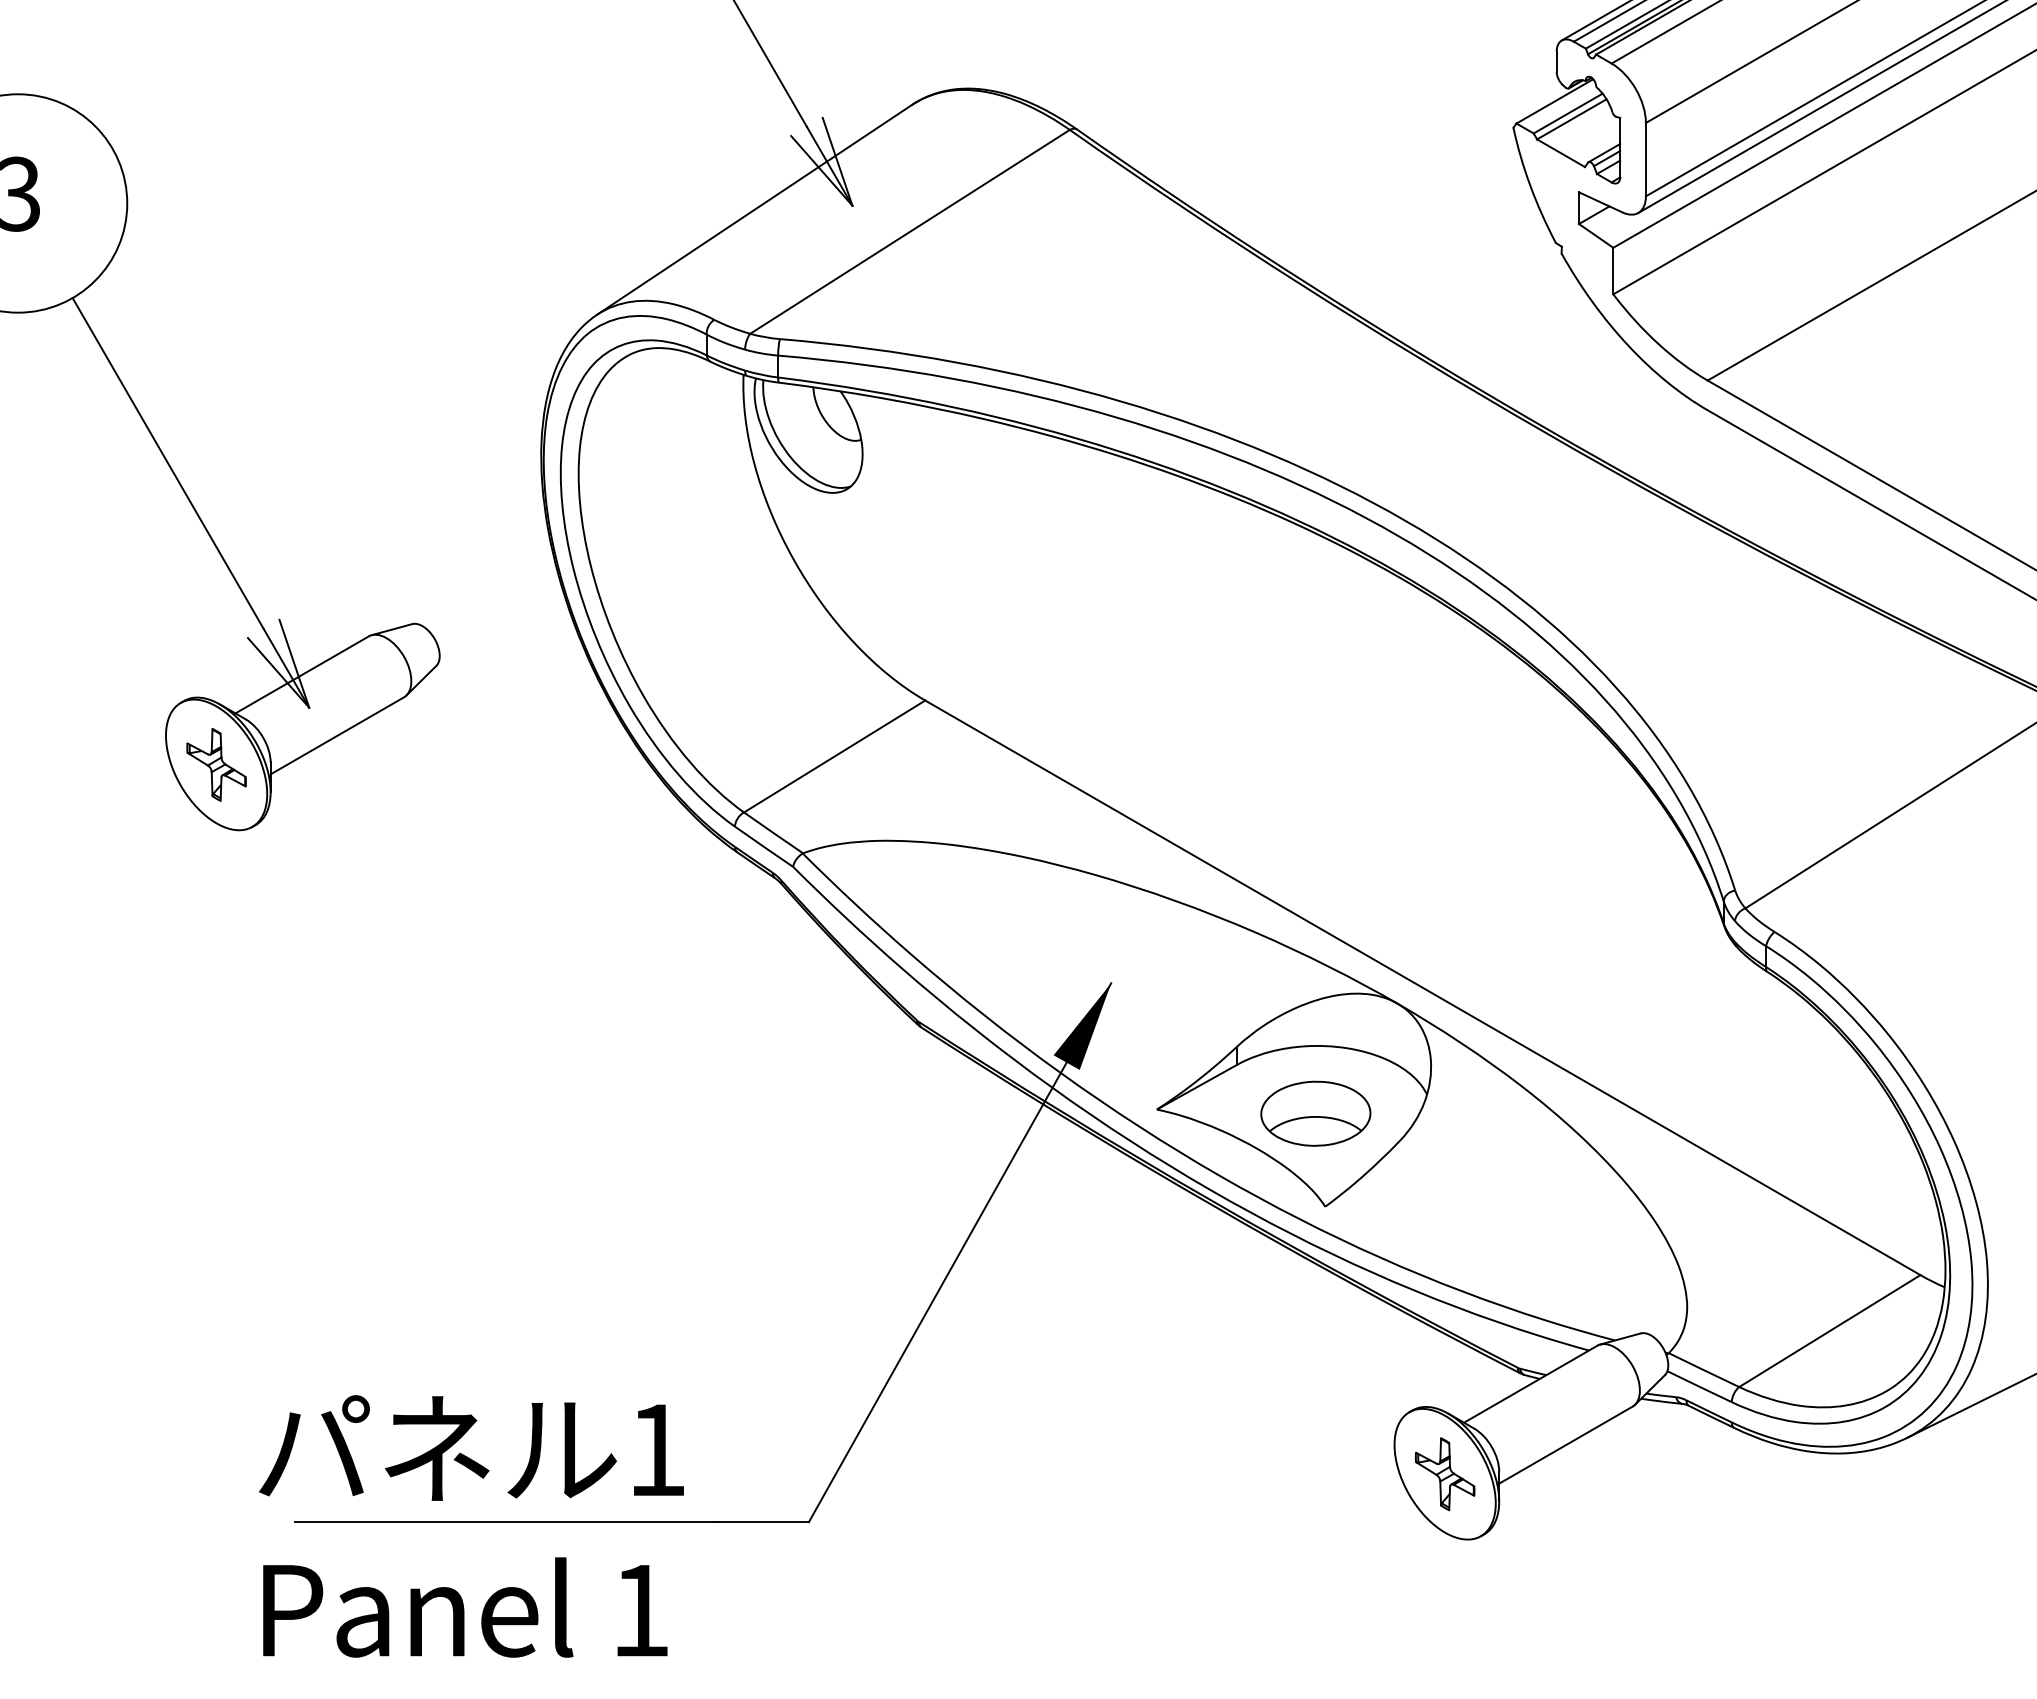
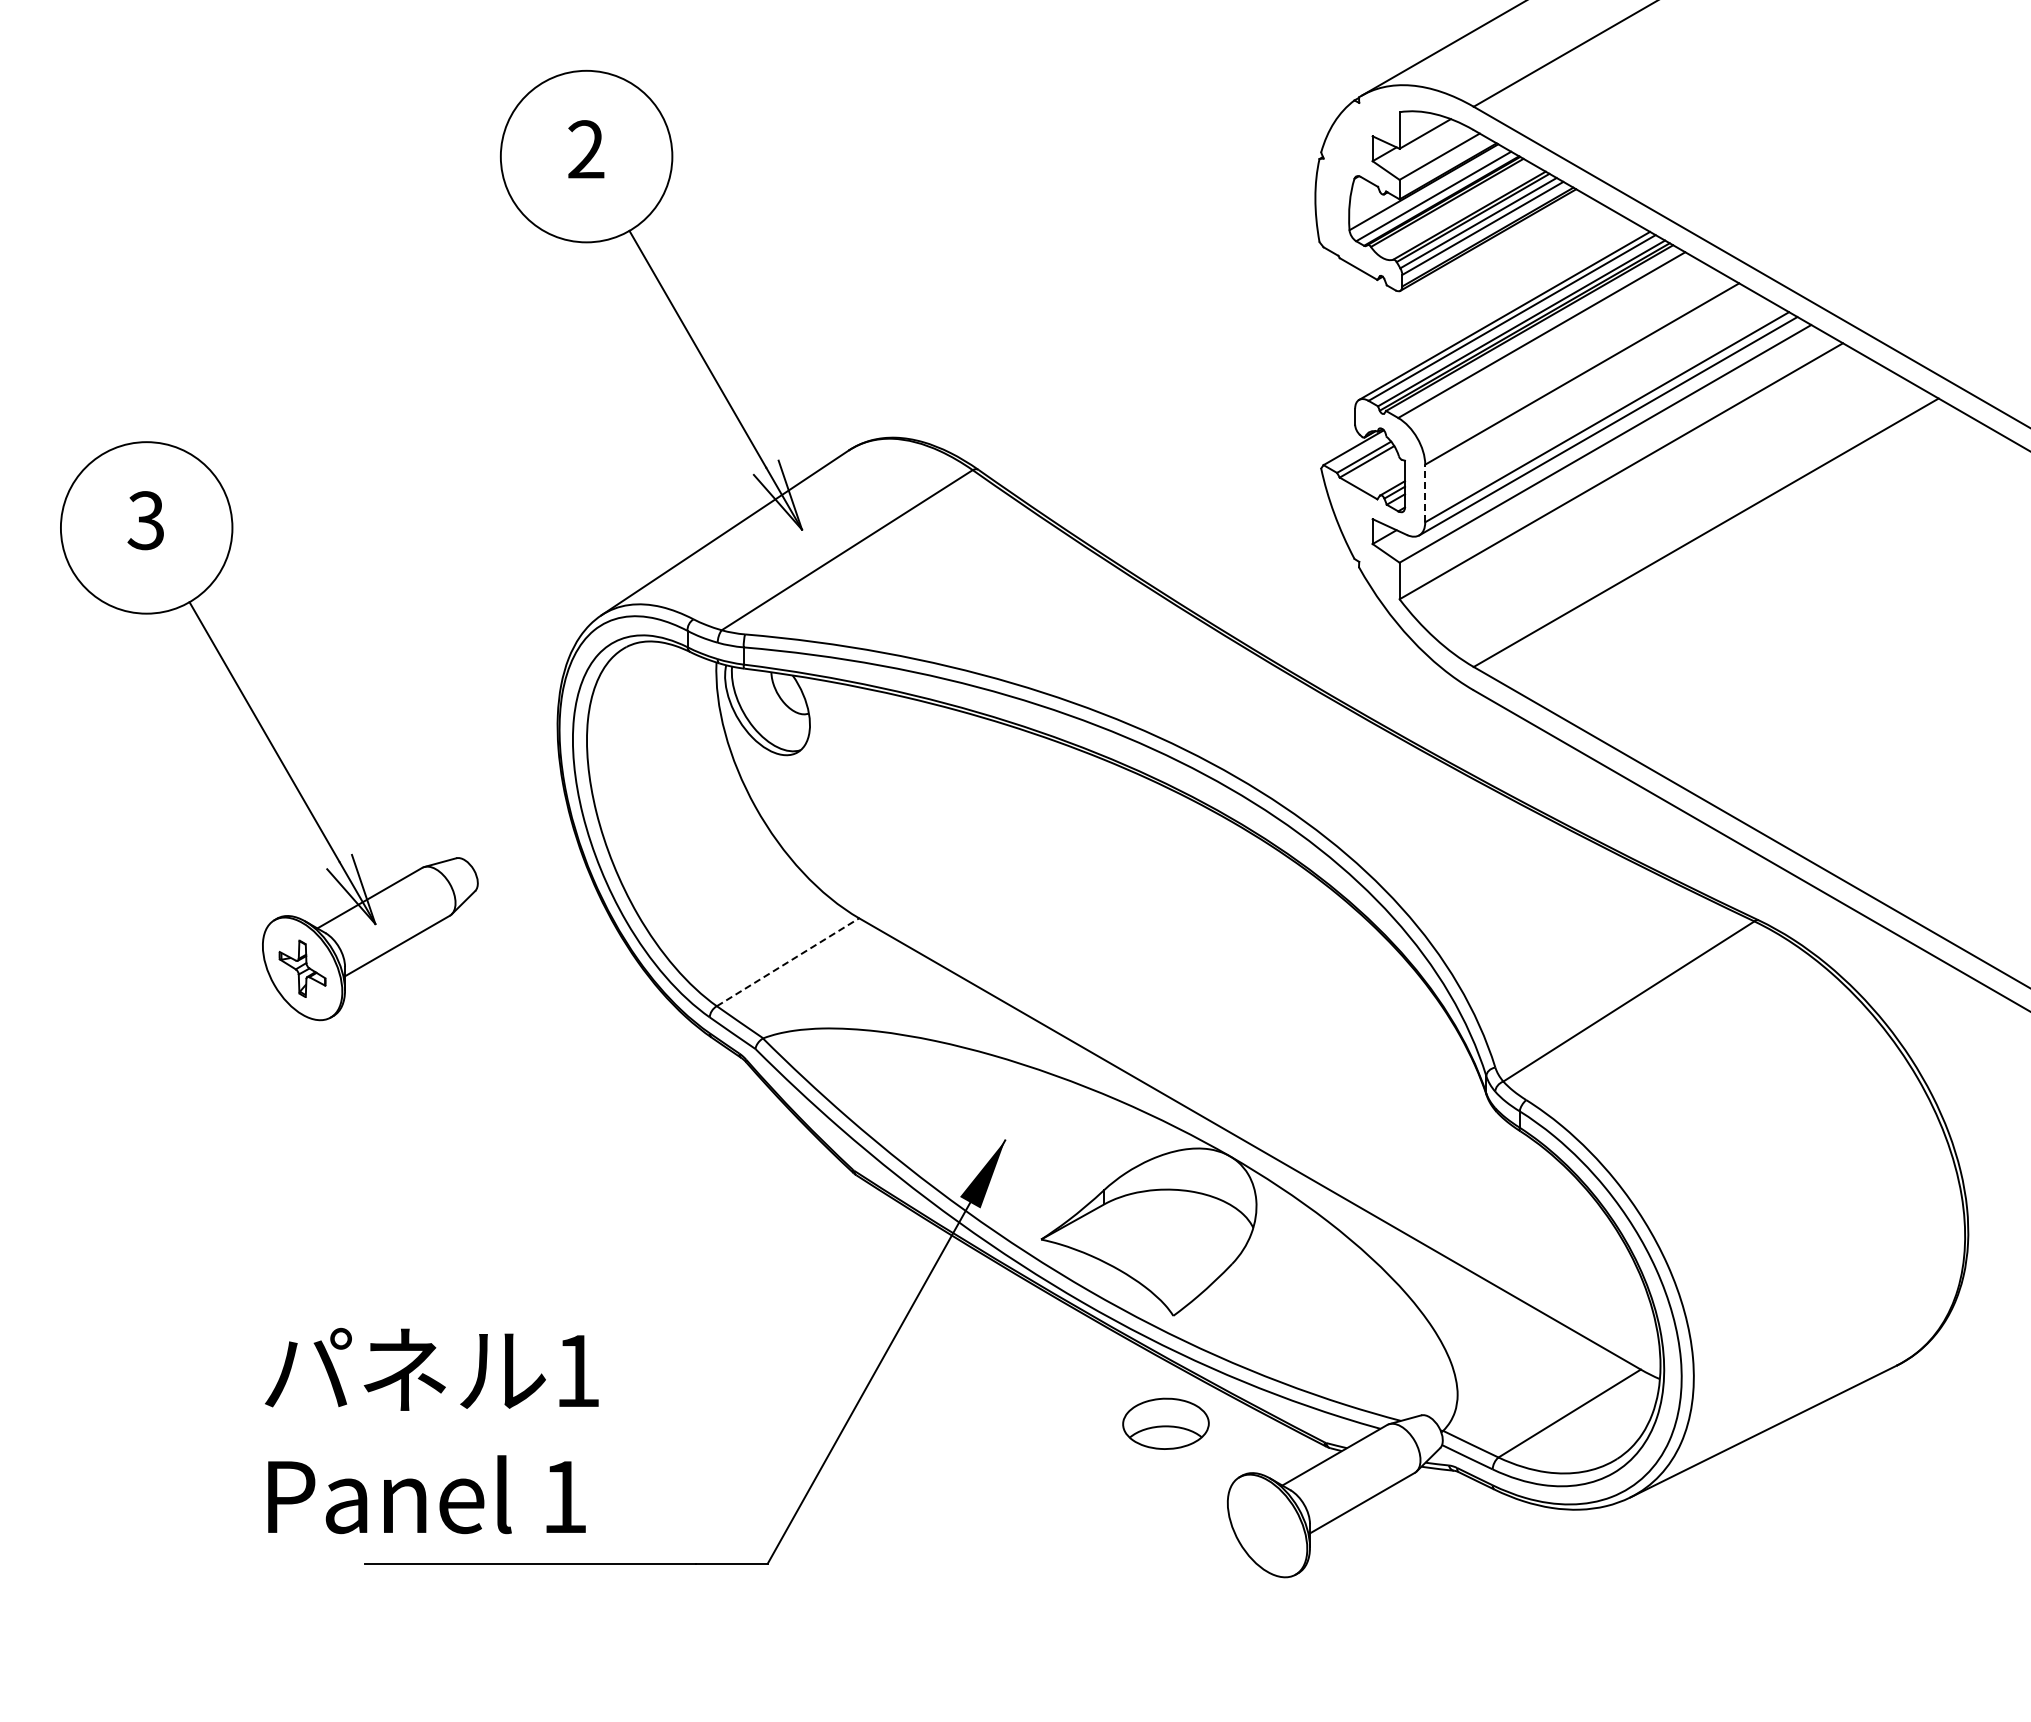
line: (1646, 159) -> (1425, 493), solid -> dashed
line: (835, 756) -> (788, 962), solid -> dashed
part: (1315, 1113) -> (1165, 1423), moved
part: (1445, 1473) -> (1267, 1525), removed
text: (471, 1525) -> (431, 1430), moved

